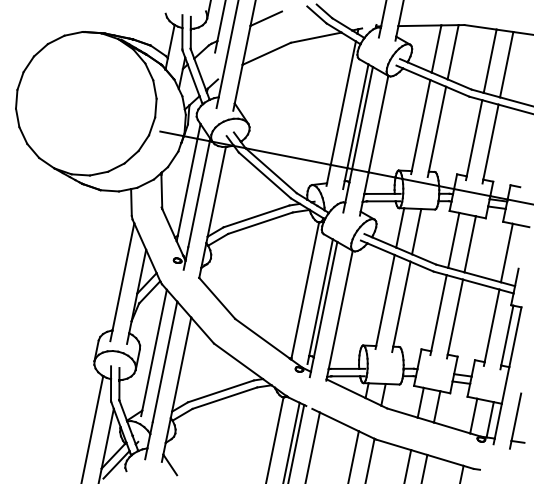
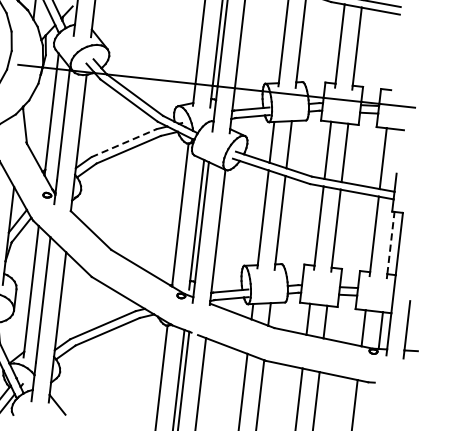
line: (256, 216) -> (124, 143), solid -> dashed
line: (507, 335) -> (391, 242), solid -> dashed

